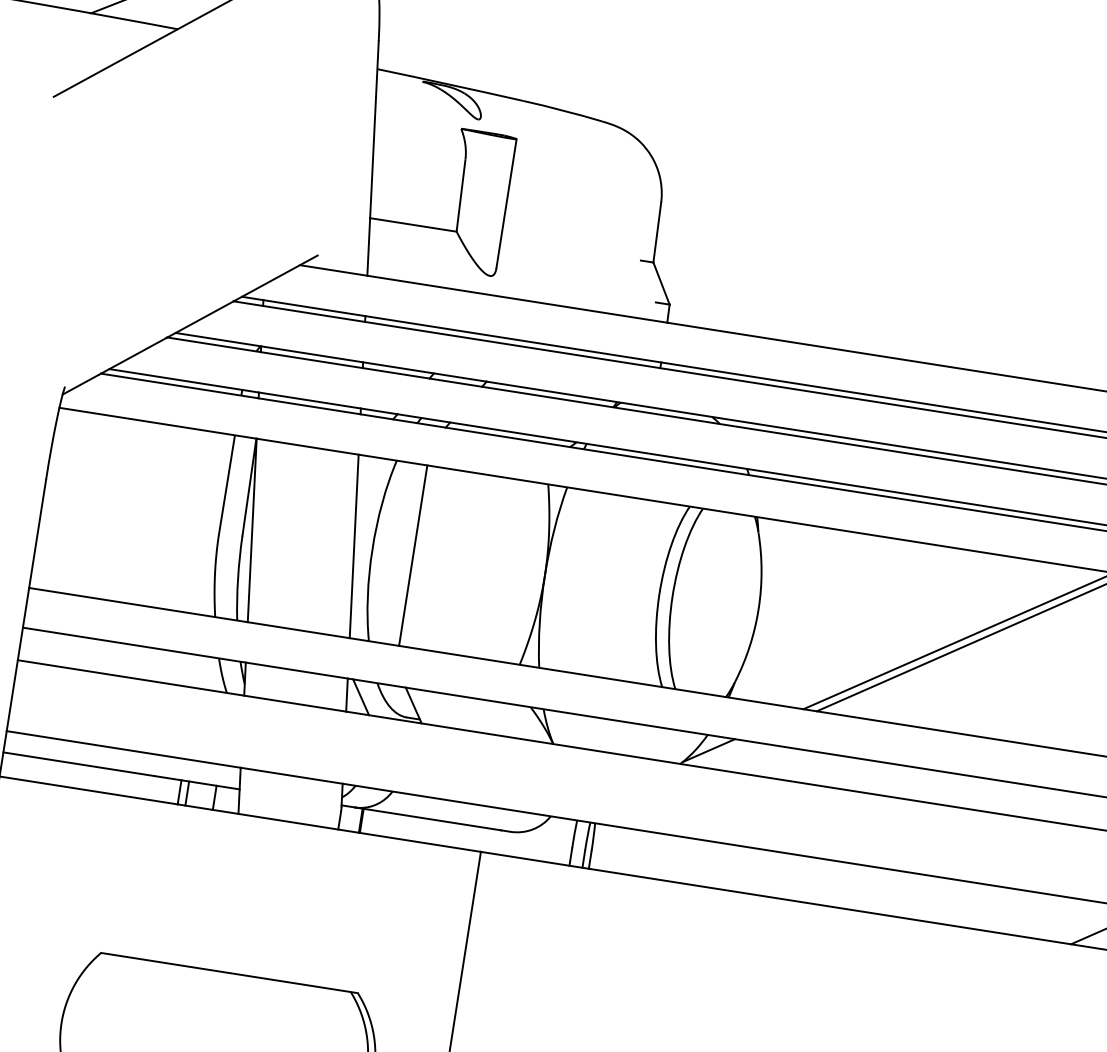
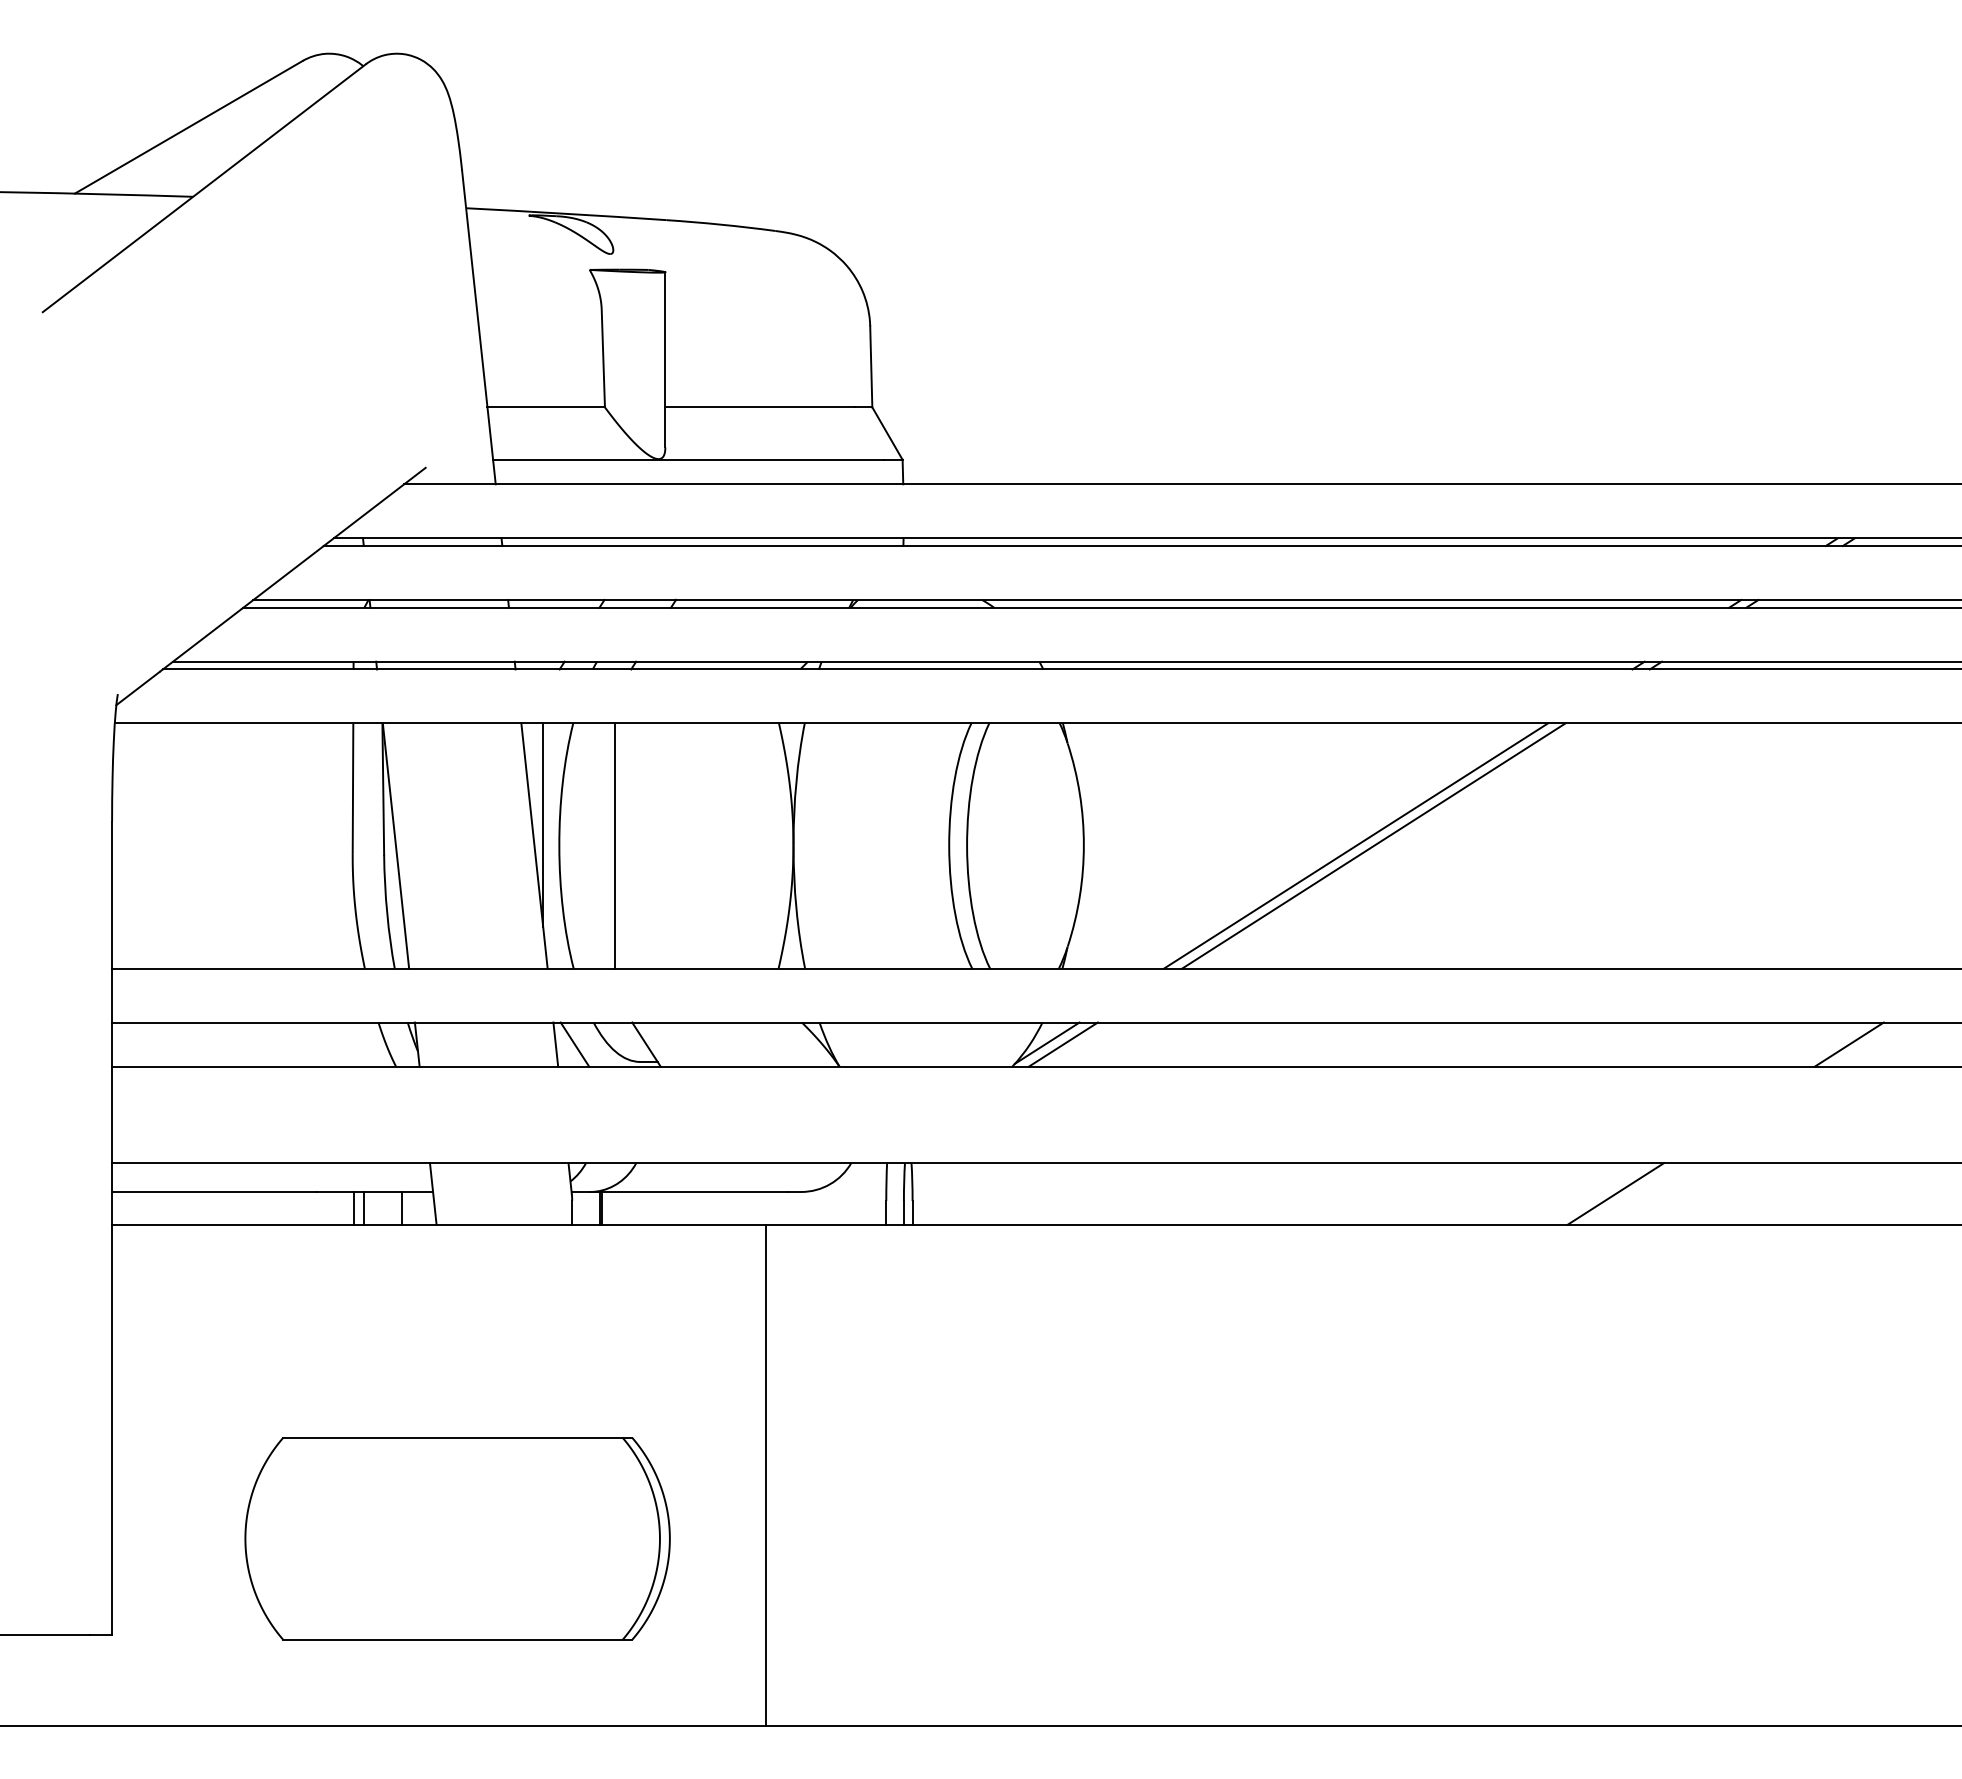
line: (571, 249) -> (760, 407), added
line: (512, 279) -> (688, 459), added
line: (363, 531) -> (543, 824), added
line: (719, 753) -> (1062, 1044), added

